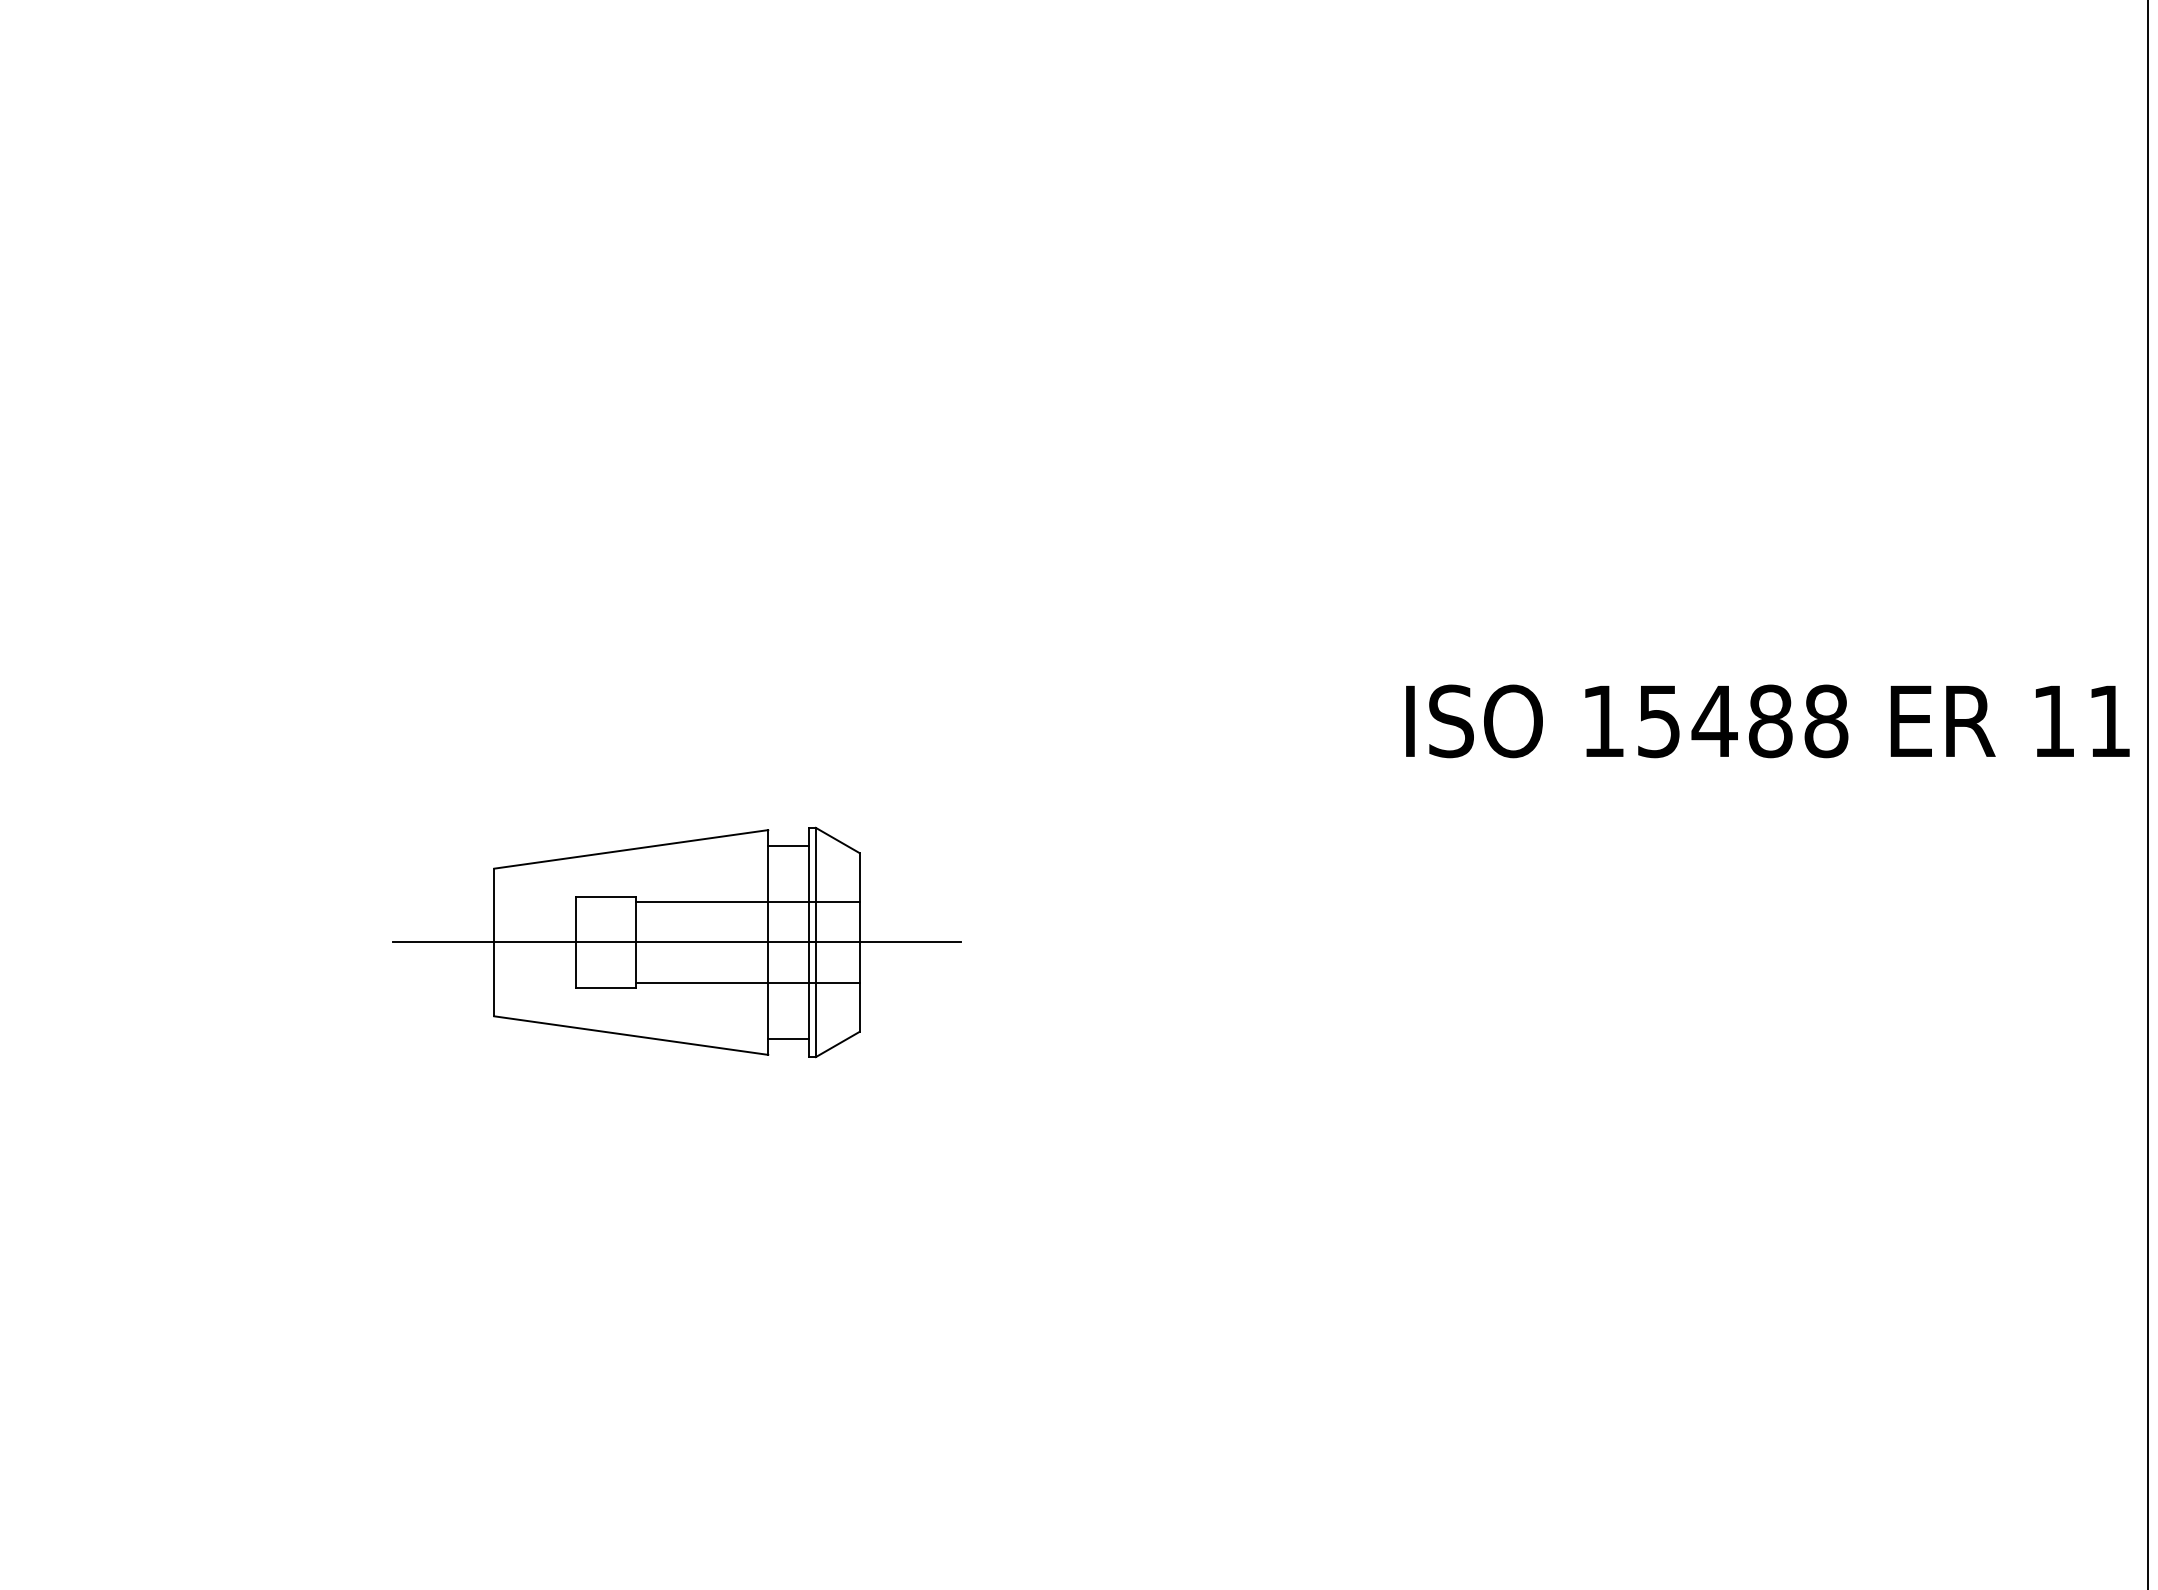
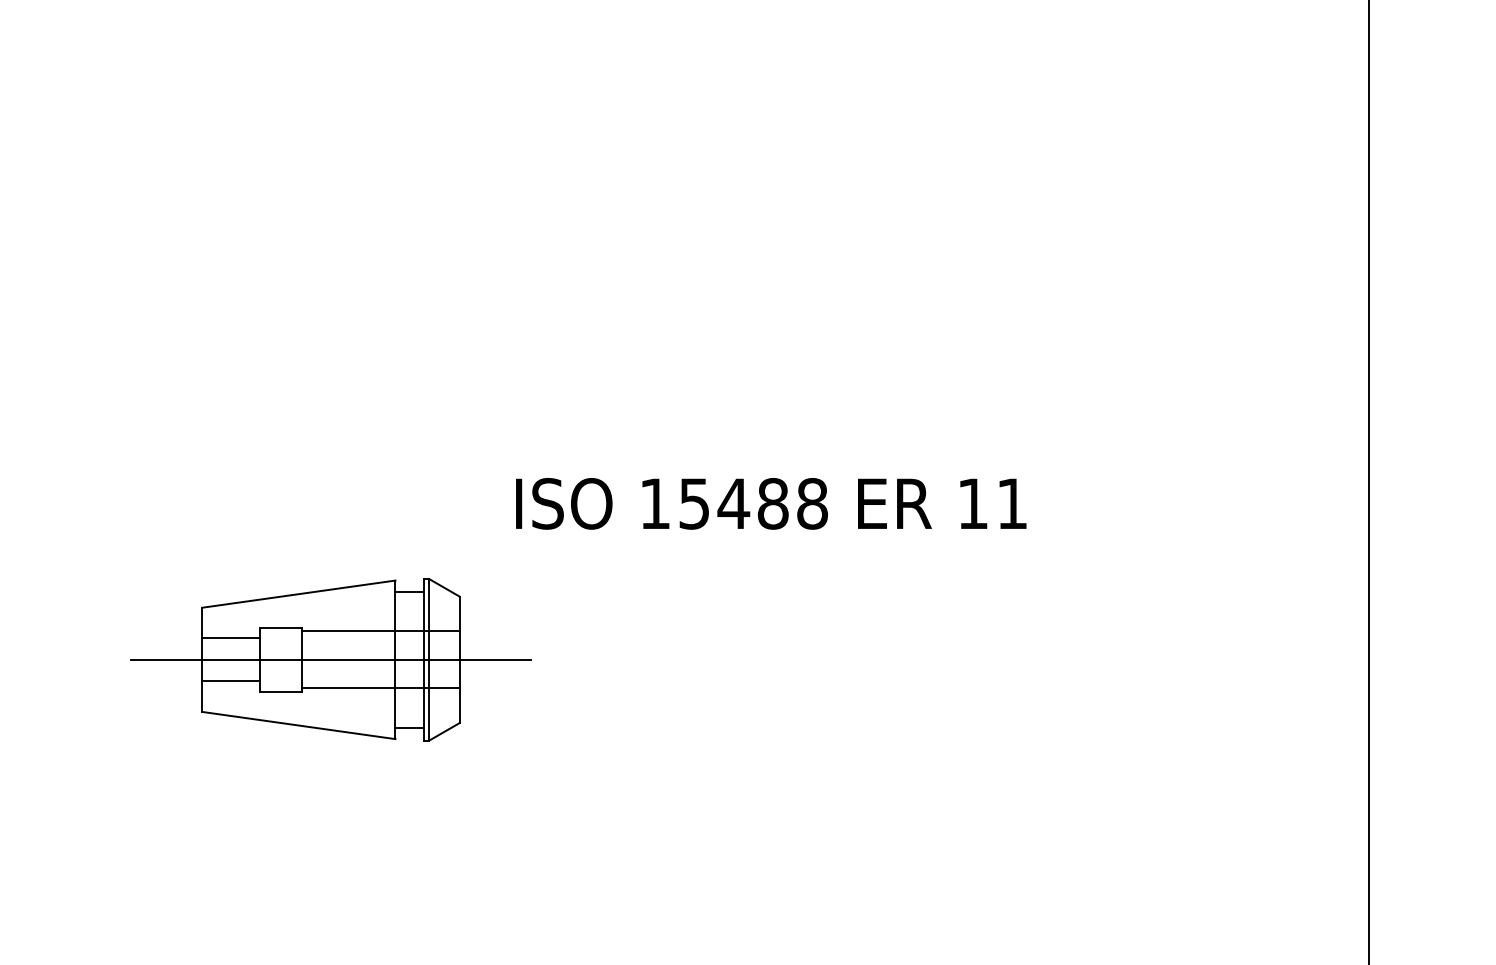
text: (1767, 721) -> (770, 503), moved
line: (534, 912) -> (230, 638), added
line: (534, 972) -> (230, 681), added

